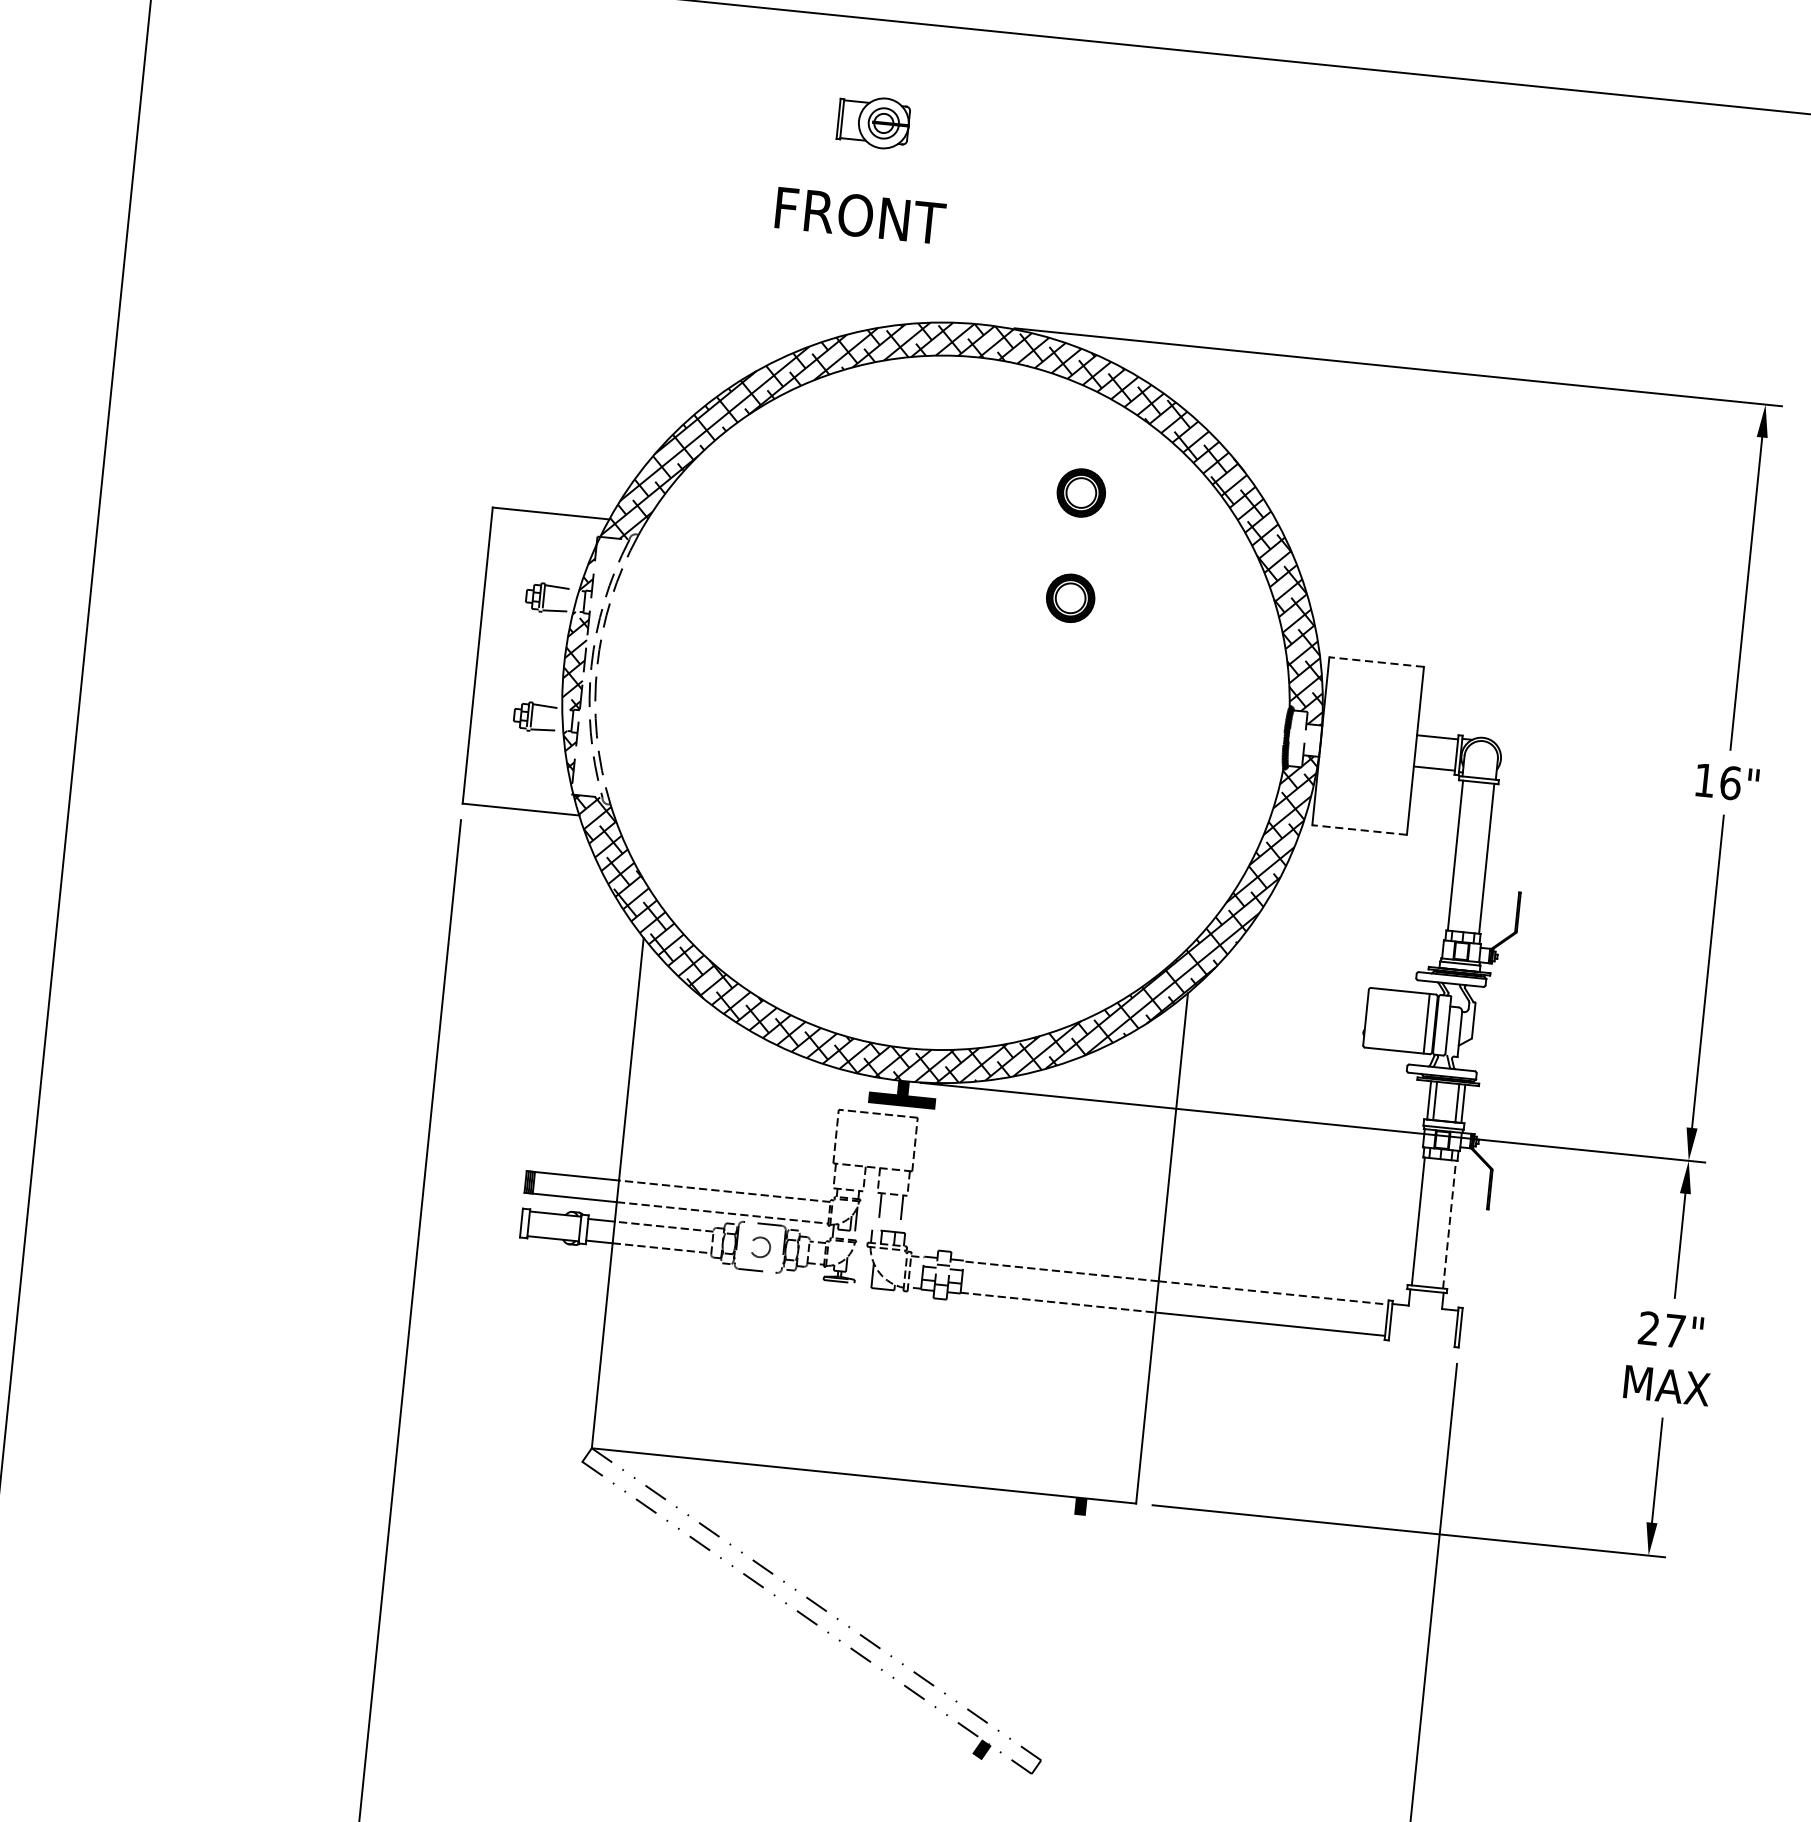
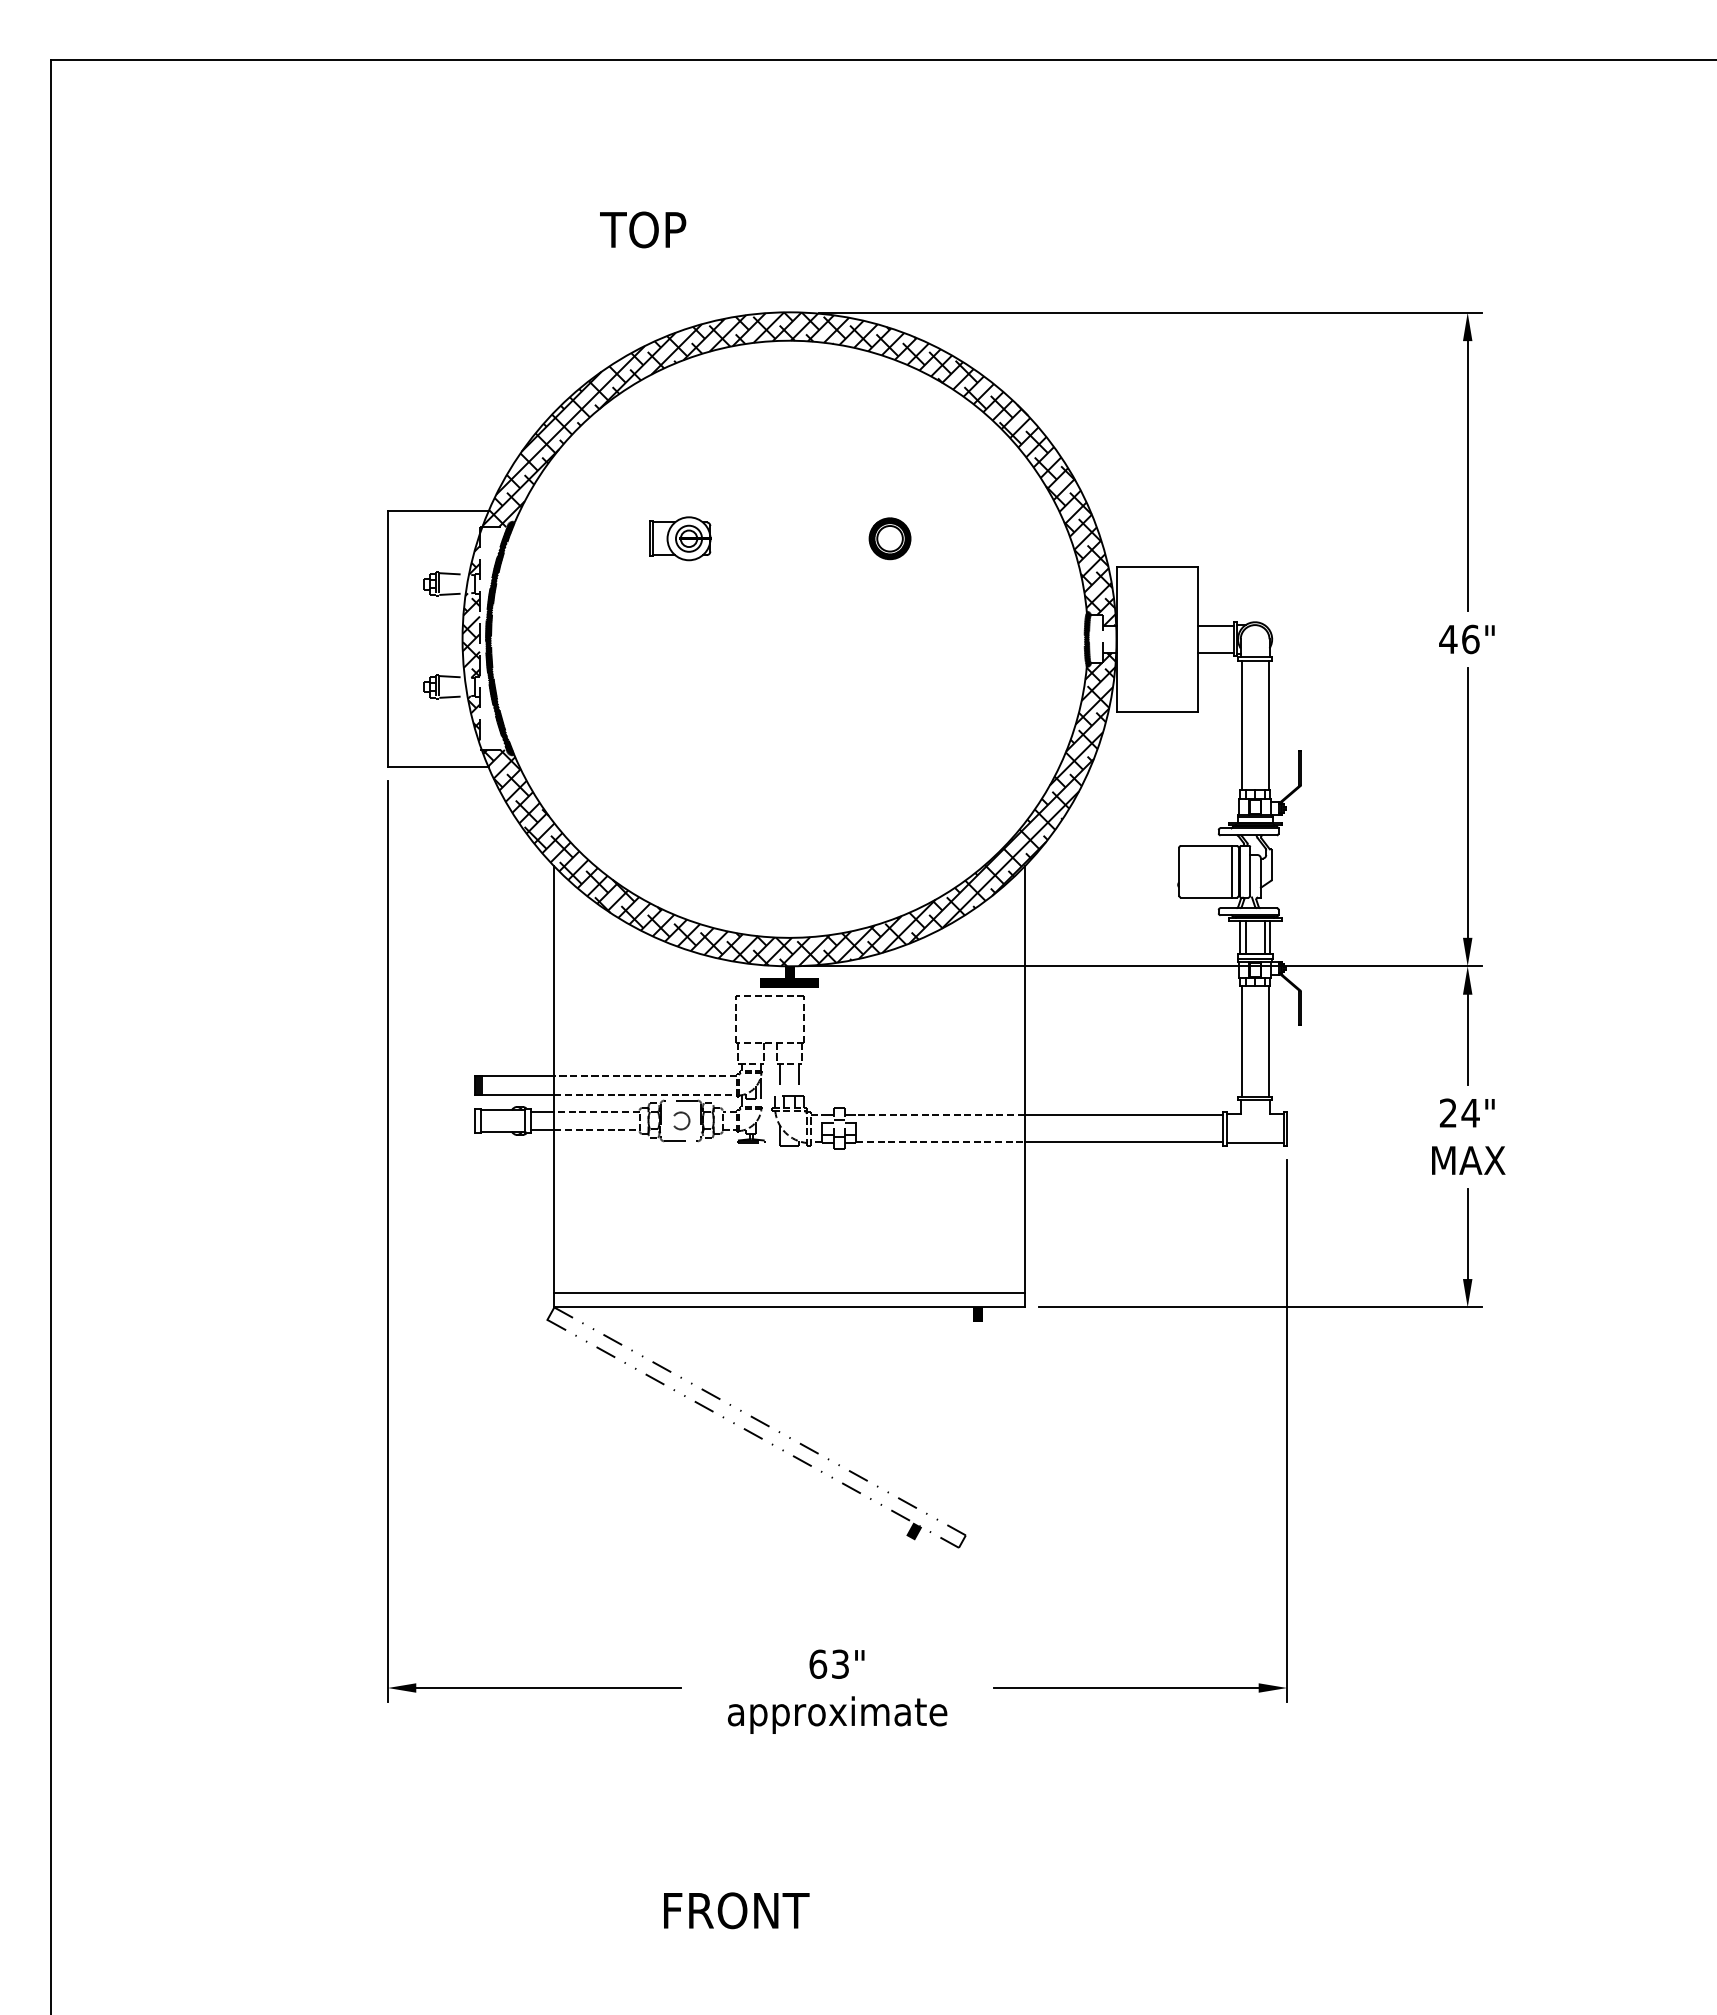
part: (874, 122) -> (680, 538), moved
text: (857, 215) -> (674, 229), FRONT -> TOP
part: (1080, 492) -> (889, 447), removed
line: (1376, 661) -> (1157, 566), dashed -> solid
hatch: (608, 667) -> (500, 638), added
text: (1704, 780) -> (1448, 639), 16" -> 46"
line: (1359, 829) -> (1157, 711), dashed -> solid
line: (1449, 1224) -> (1268, 1041), dashed -> solid
line: (1274, 1293) -> (1124, 1115), dashed -> solid
text: (1674, 1331) -> (1470, 1113), 27" -> 24"
line: (1421, 1340) -> (1254, 1143), added
line: (865, 1459) -> (789, 1293), added

